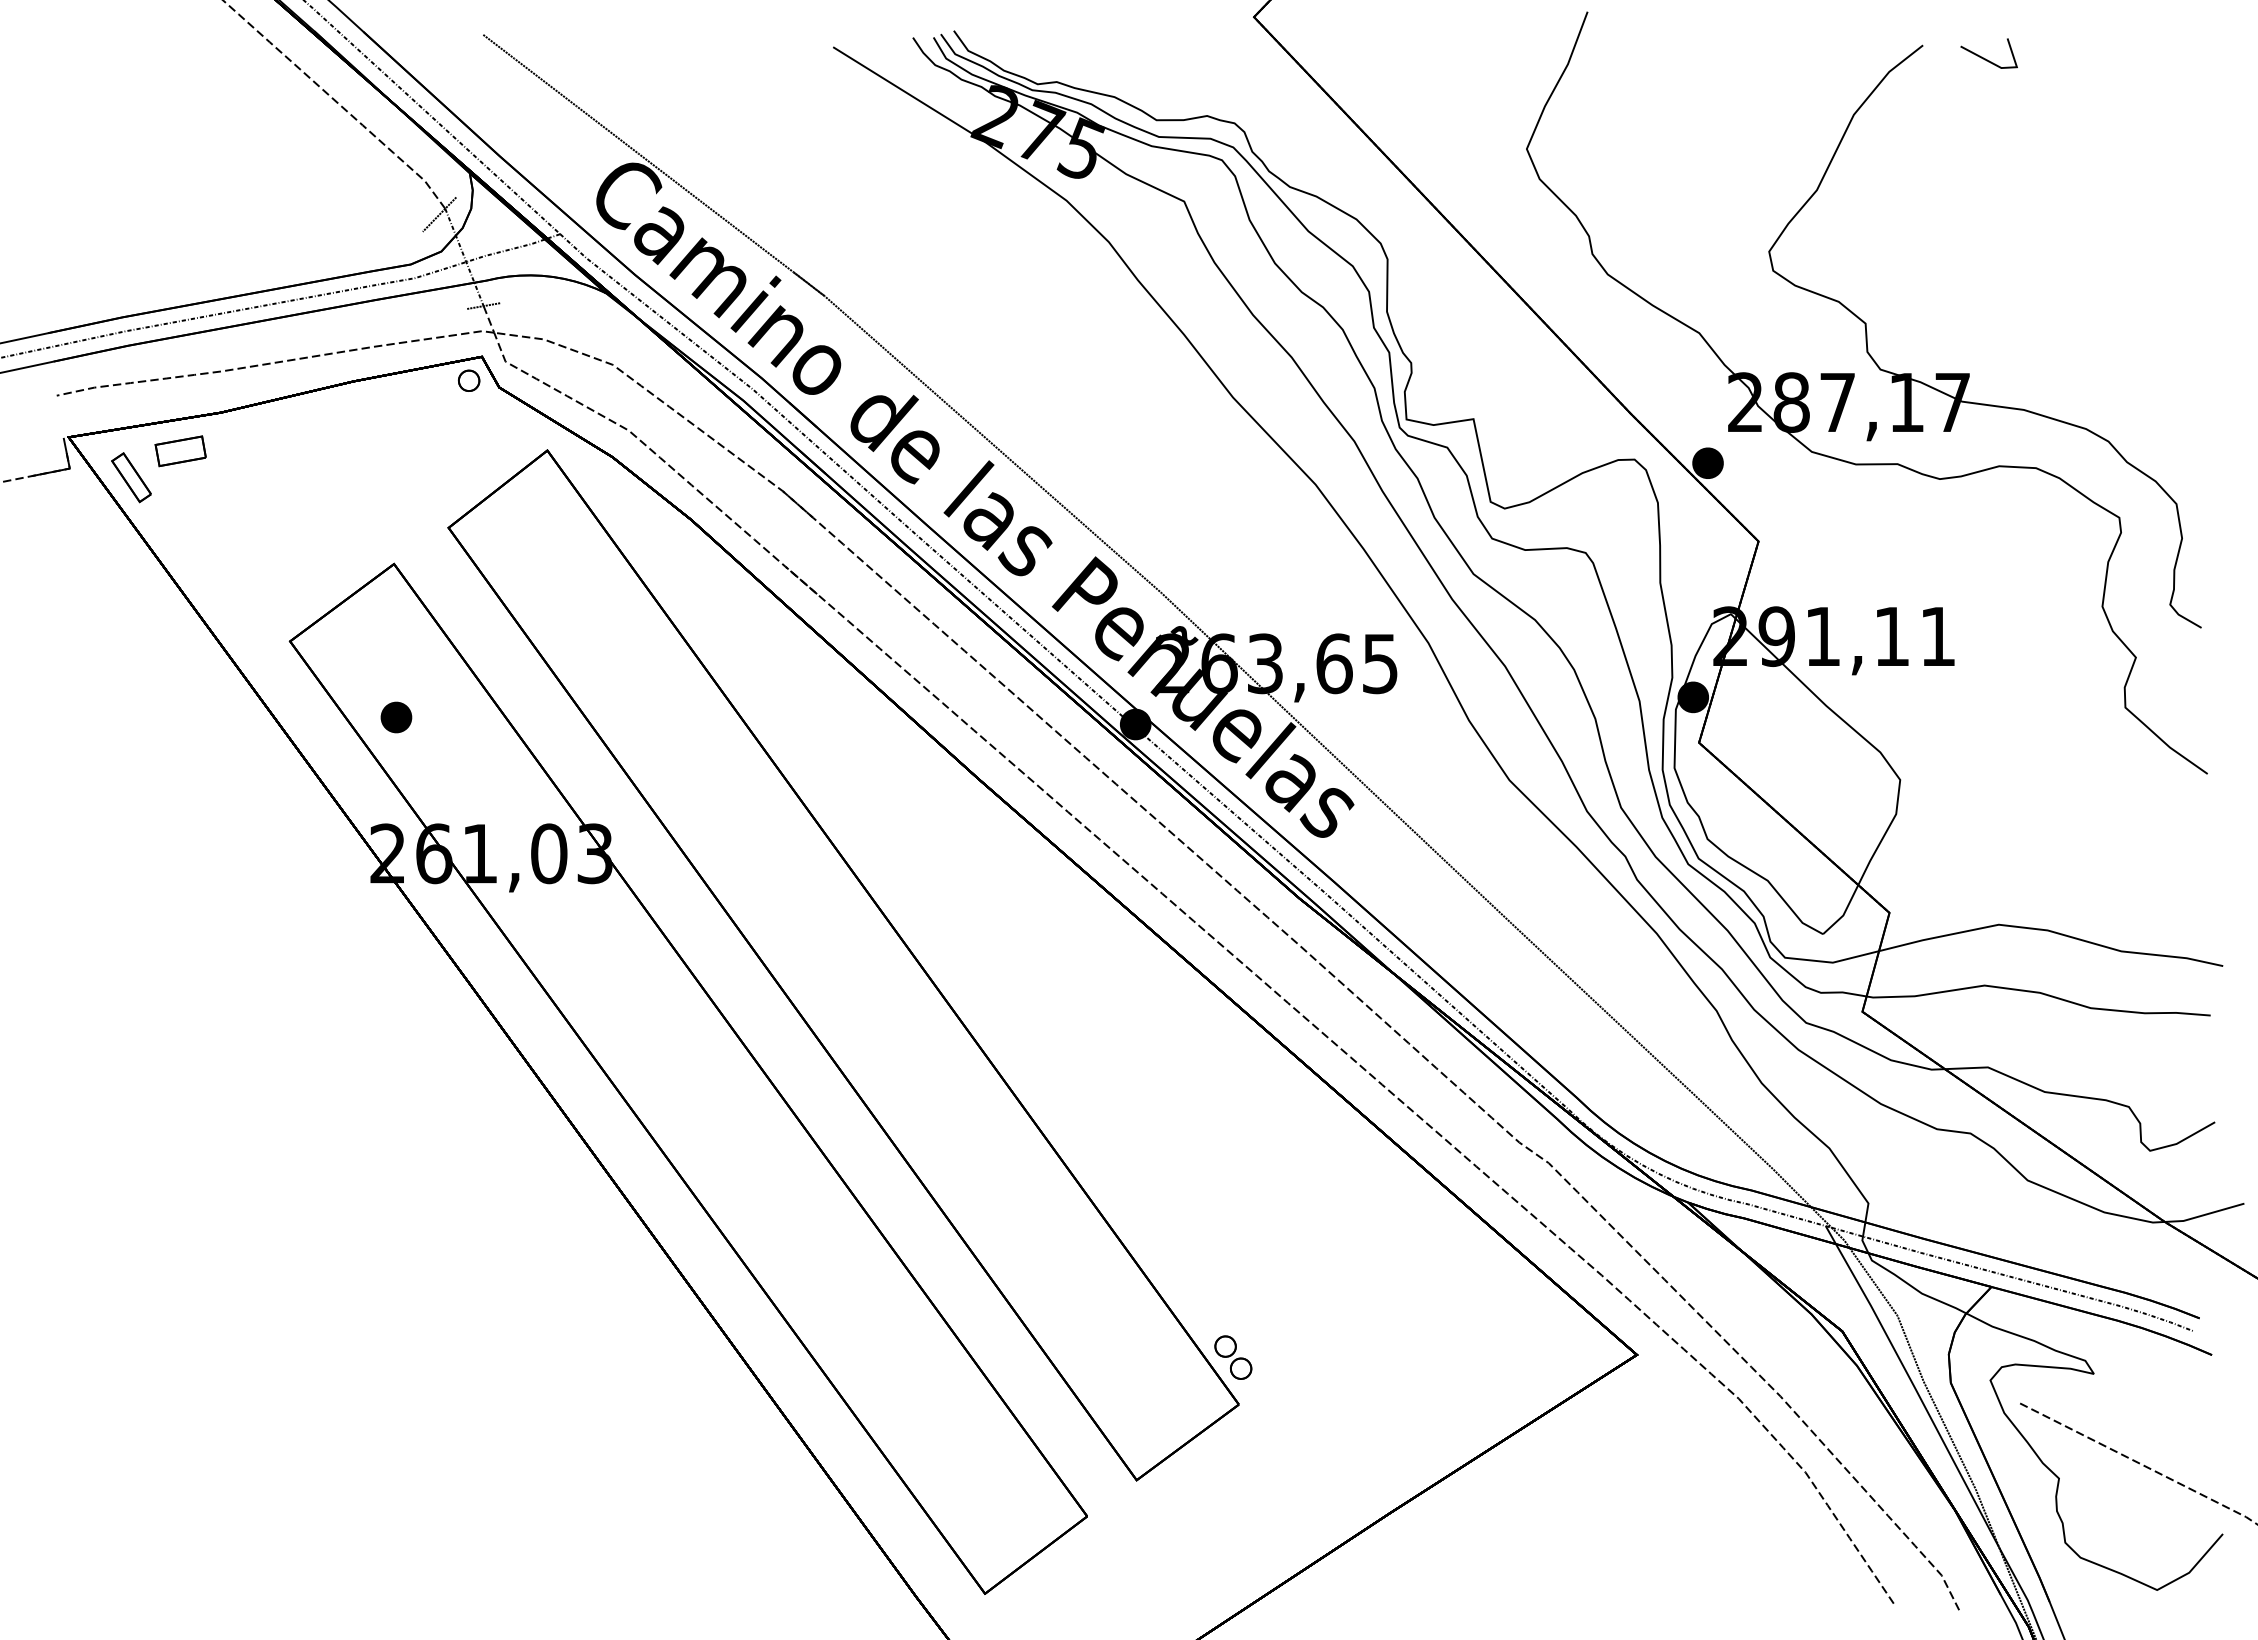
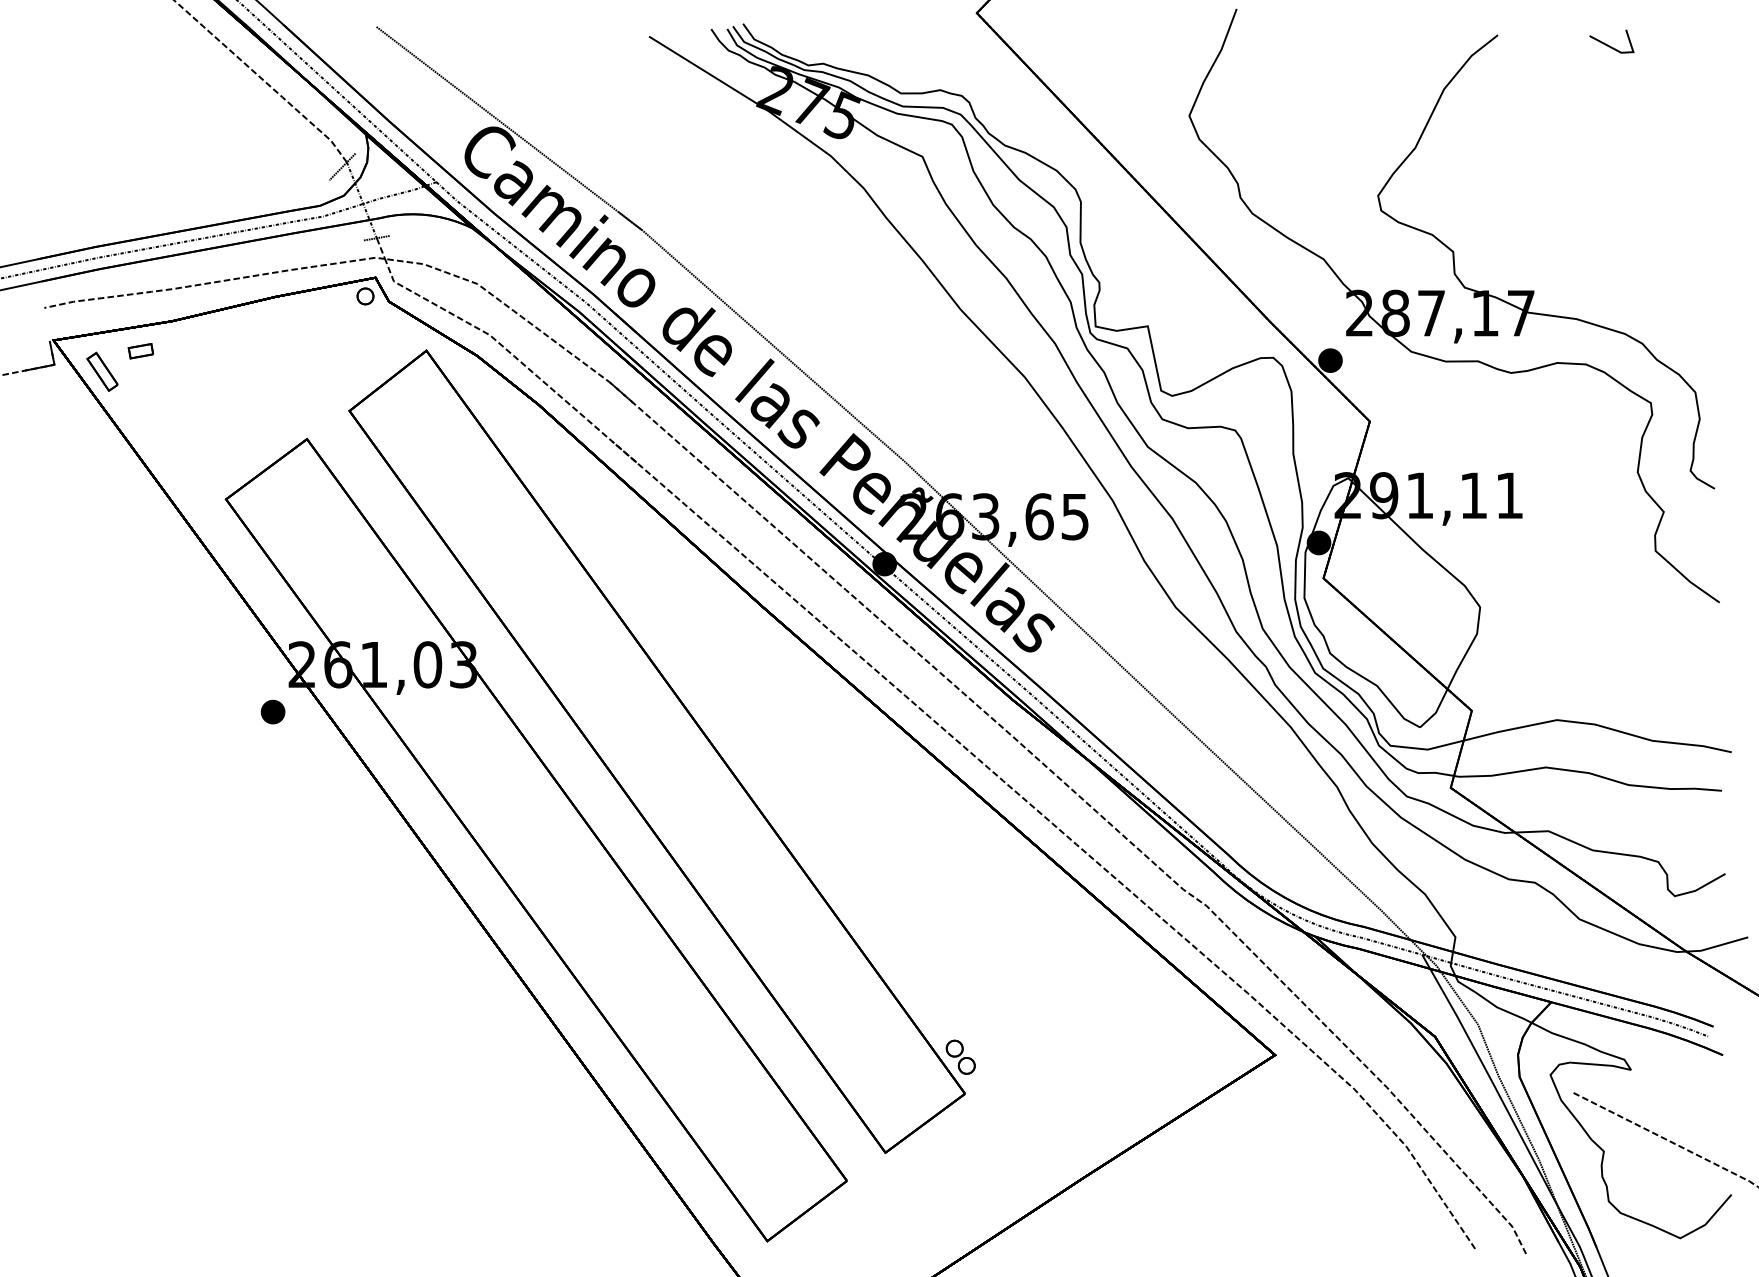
line: (1985, 58) -> (1608, 45), moved
part: (180, 450) -> (140, 350), size x0.62
part: (396, 717) -> (273, 712), moved

